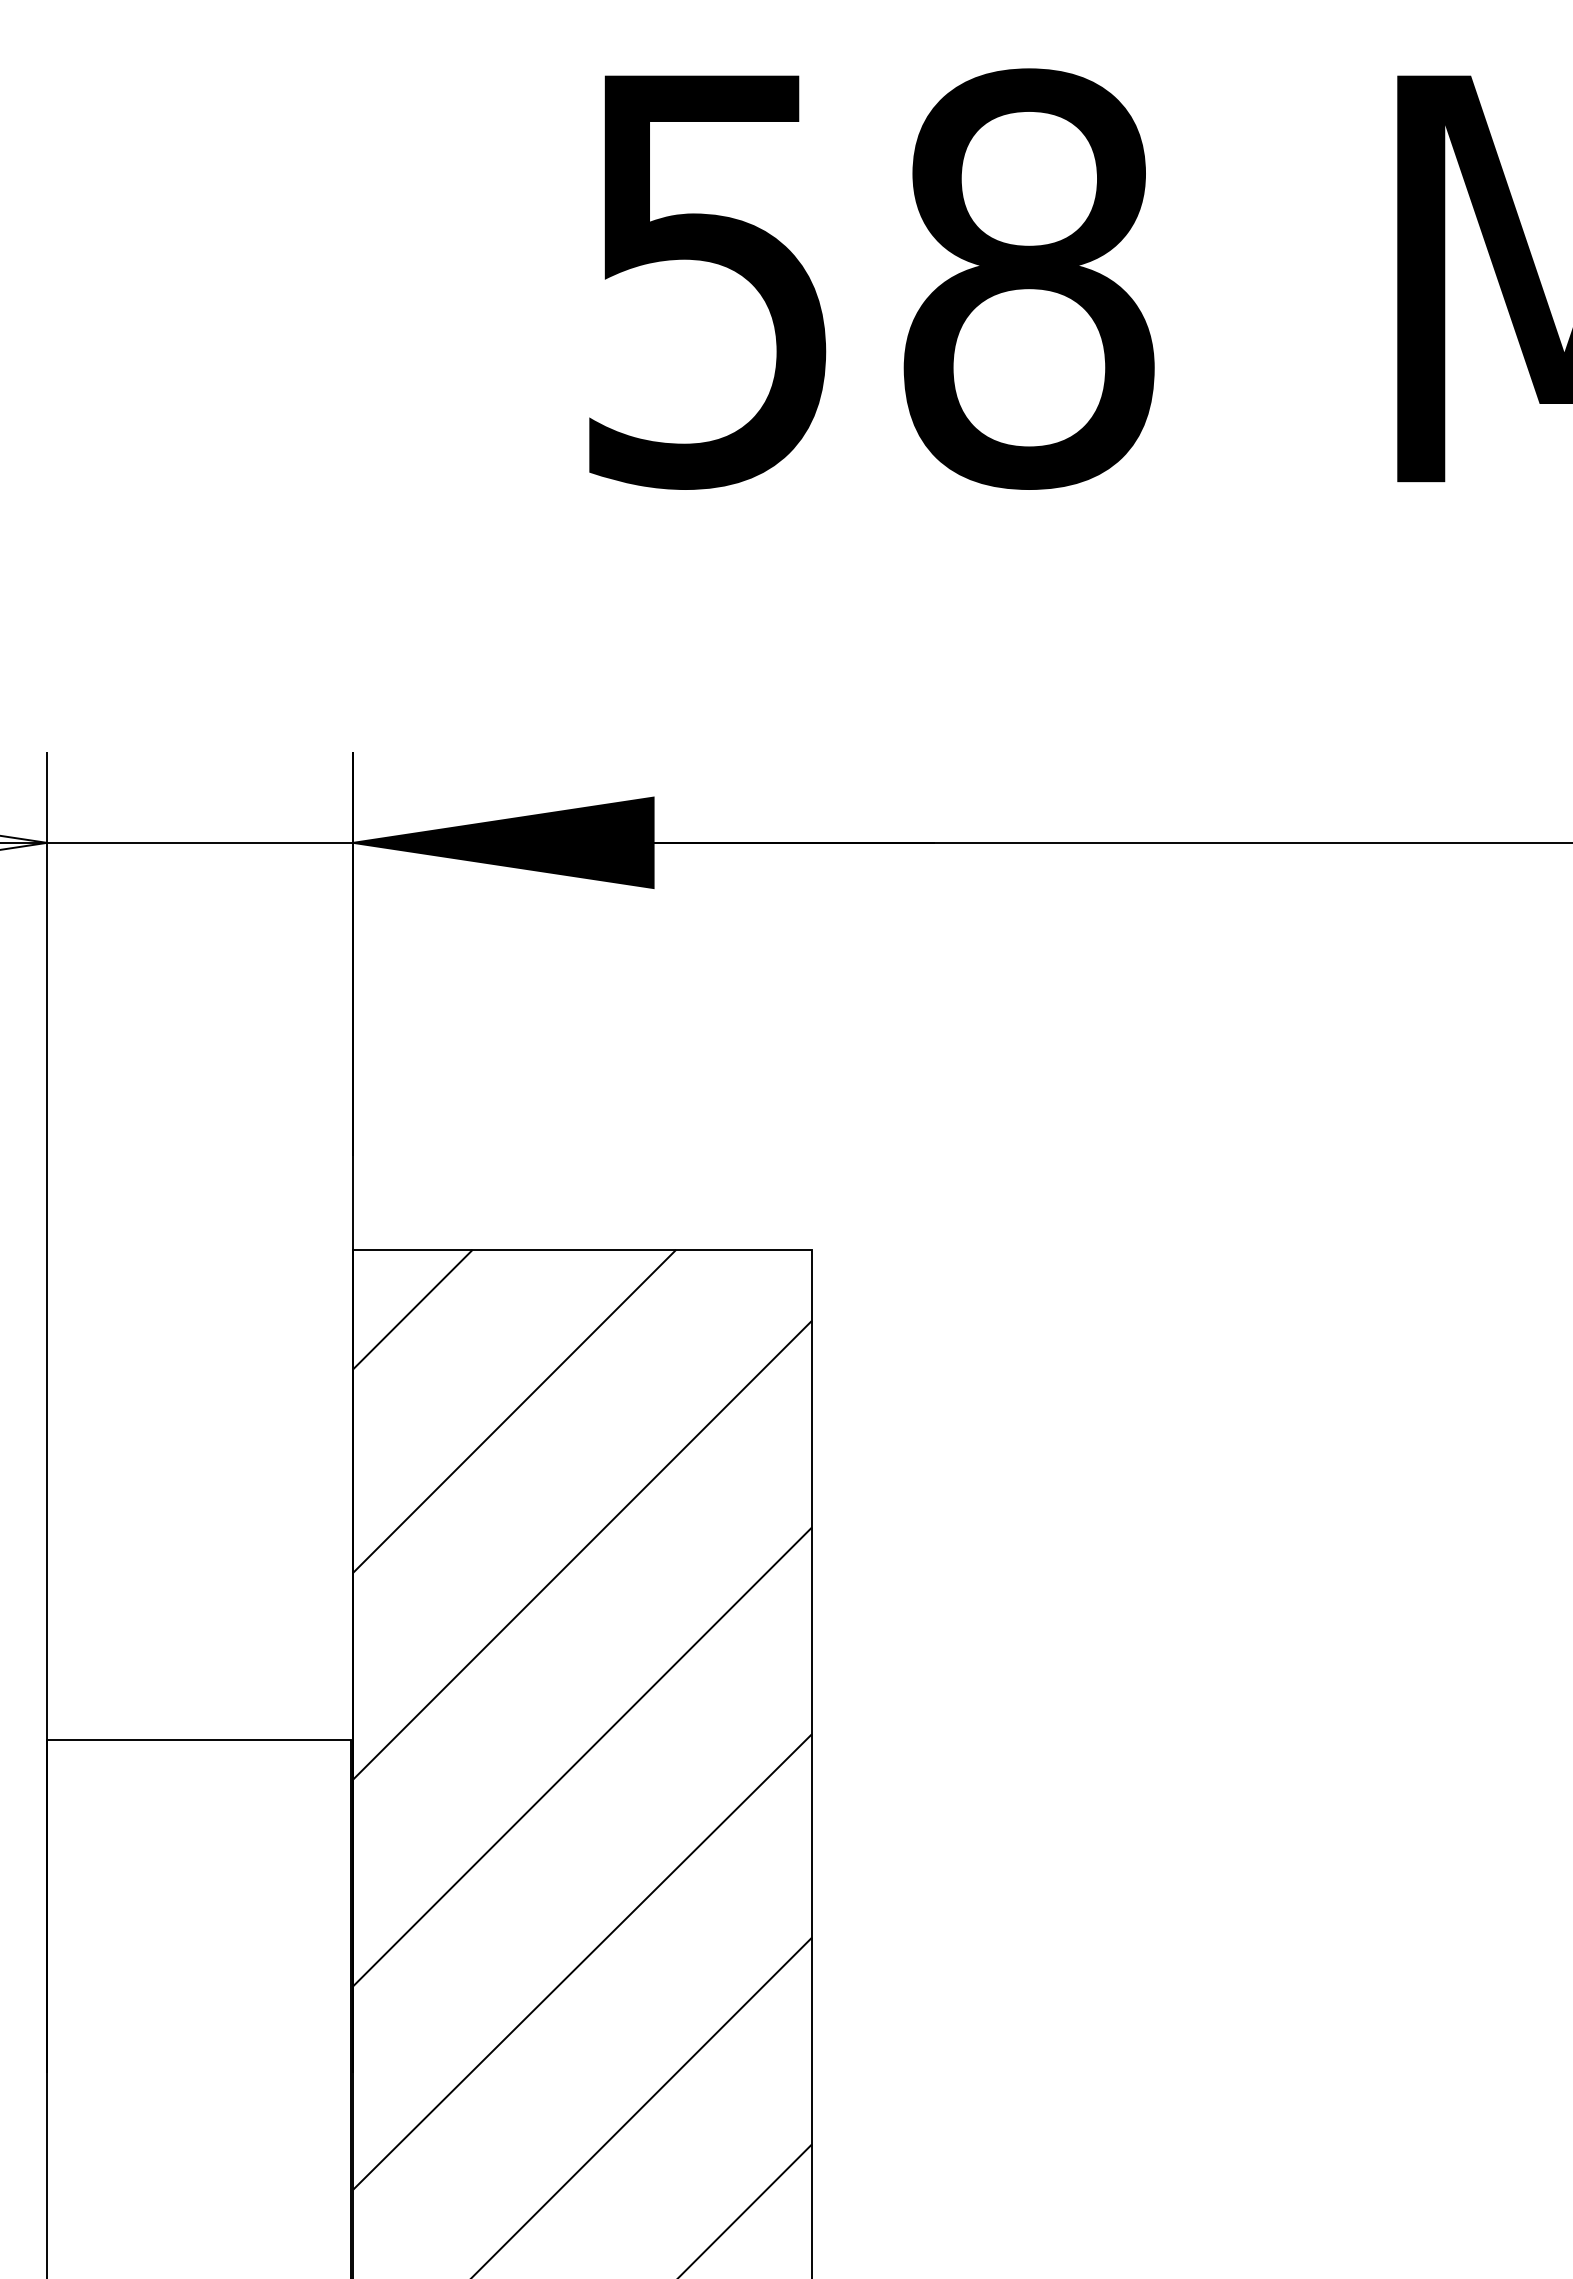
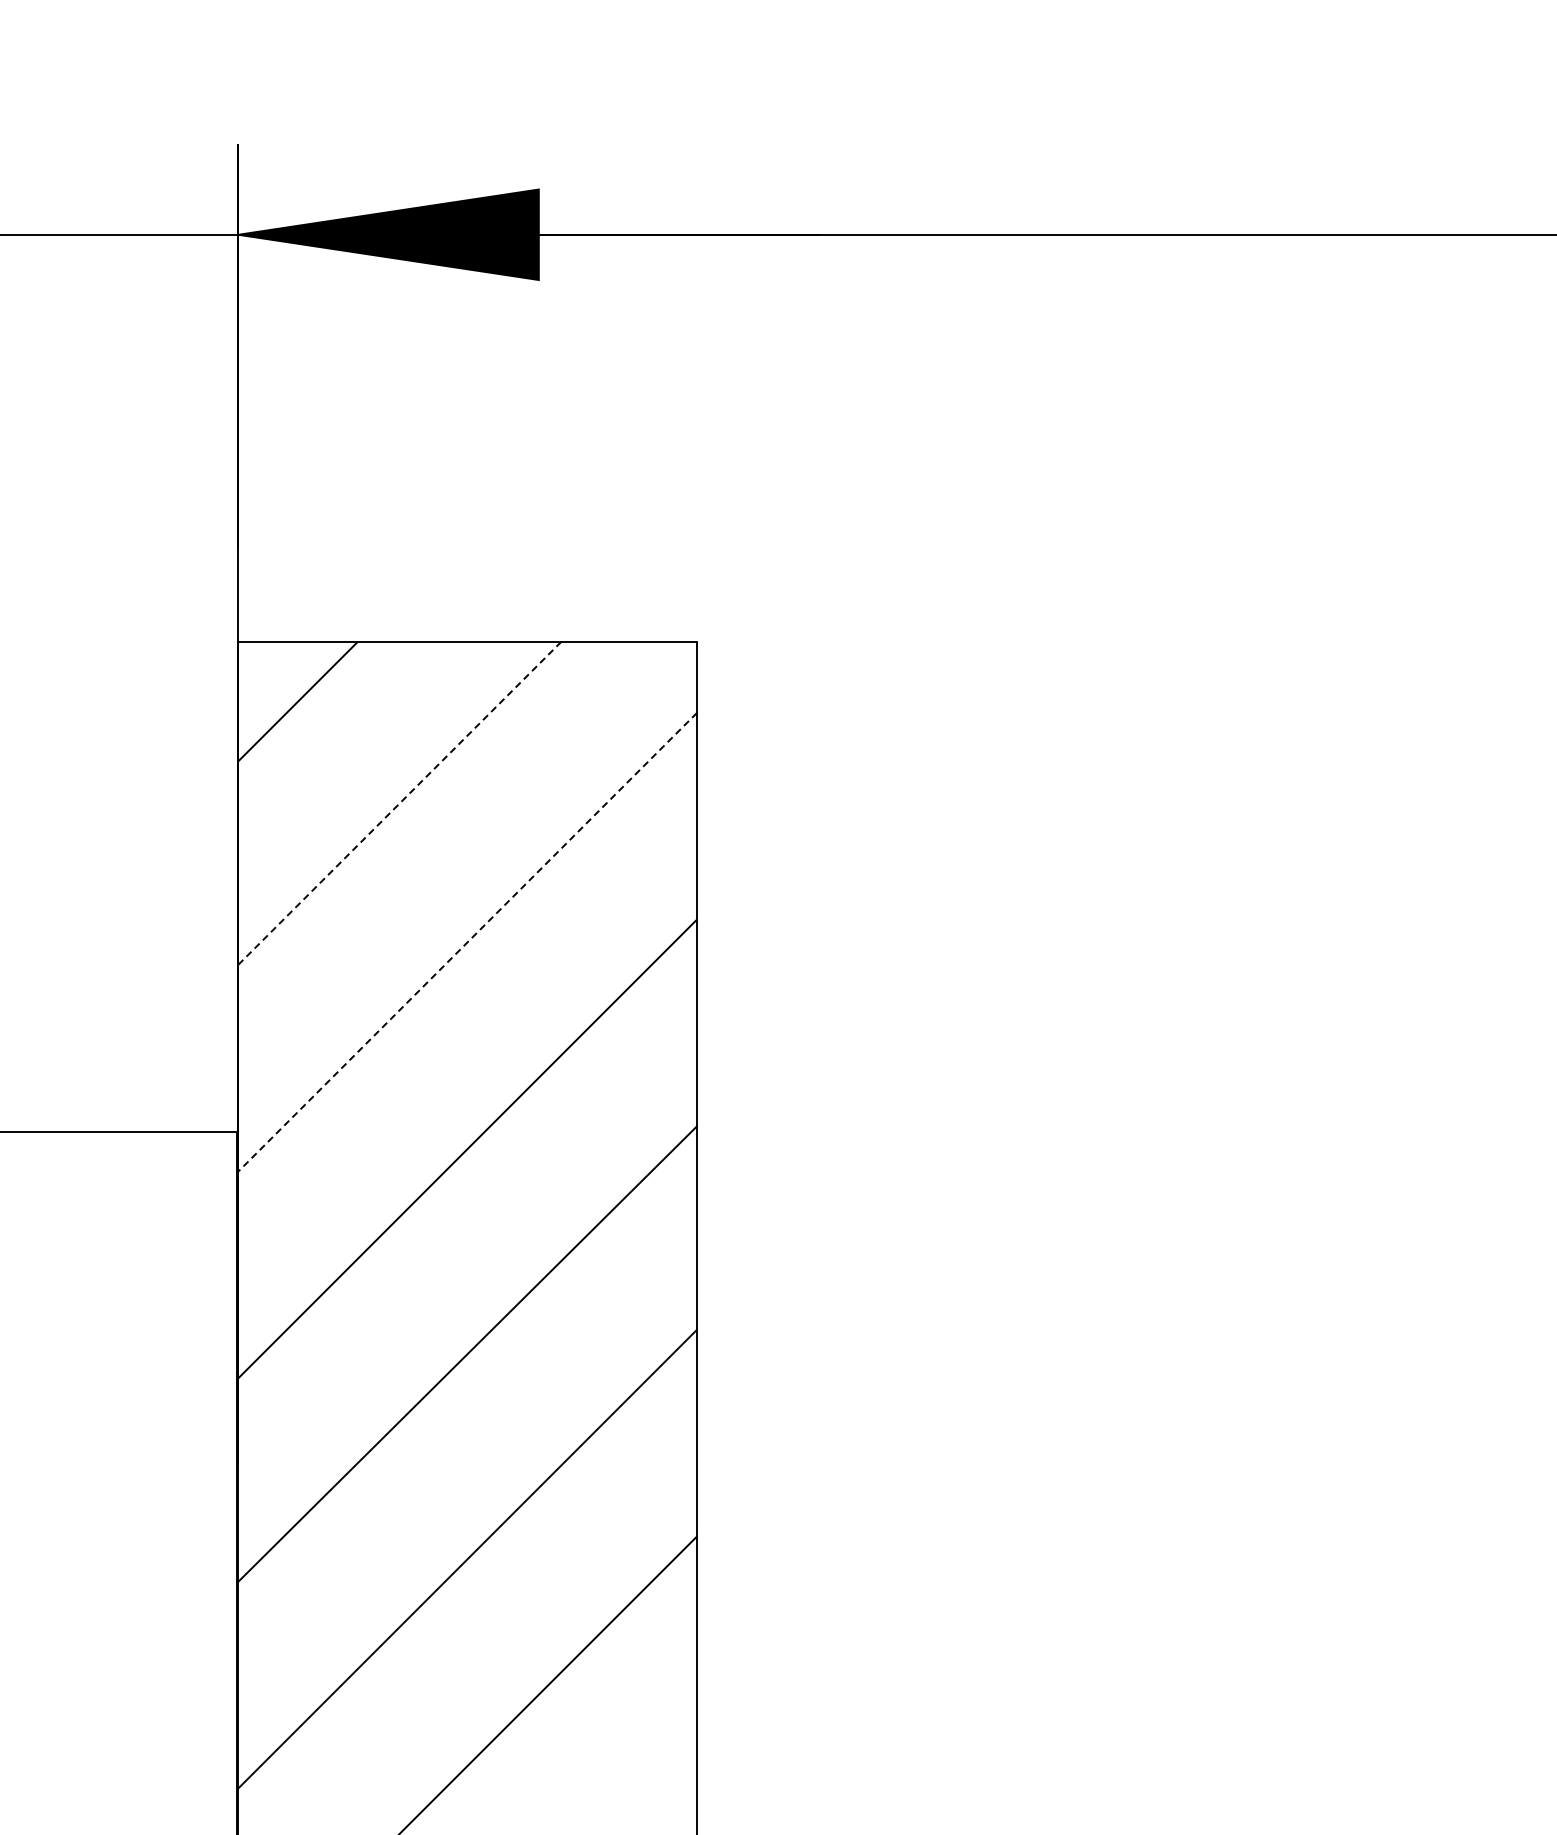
line: (514, 1411) -> (399, 803), solid -> dashed
line: (582, 1550) -> (467, 942), solid -> dashed

